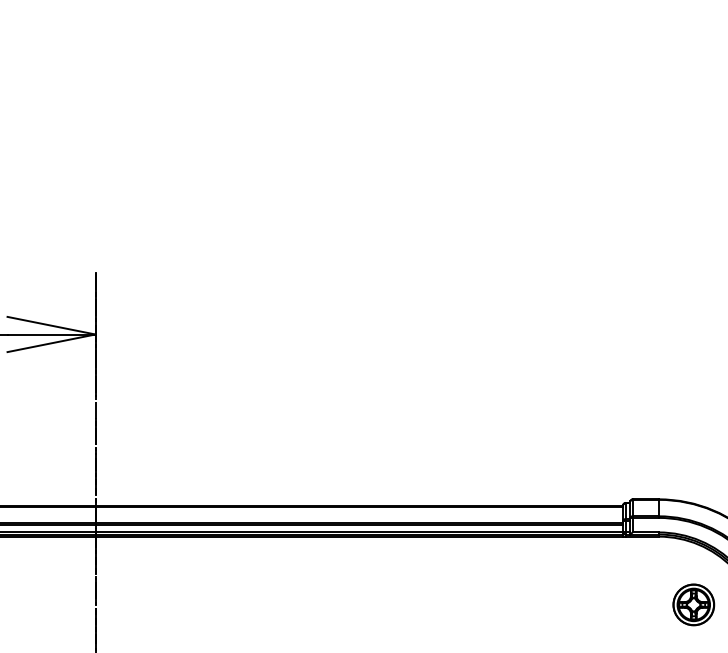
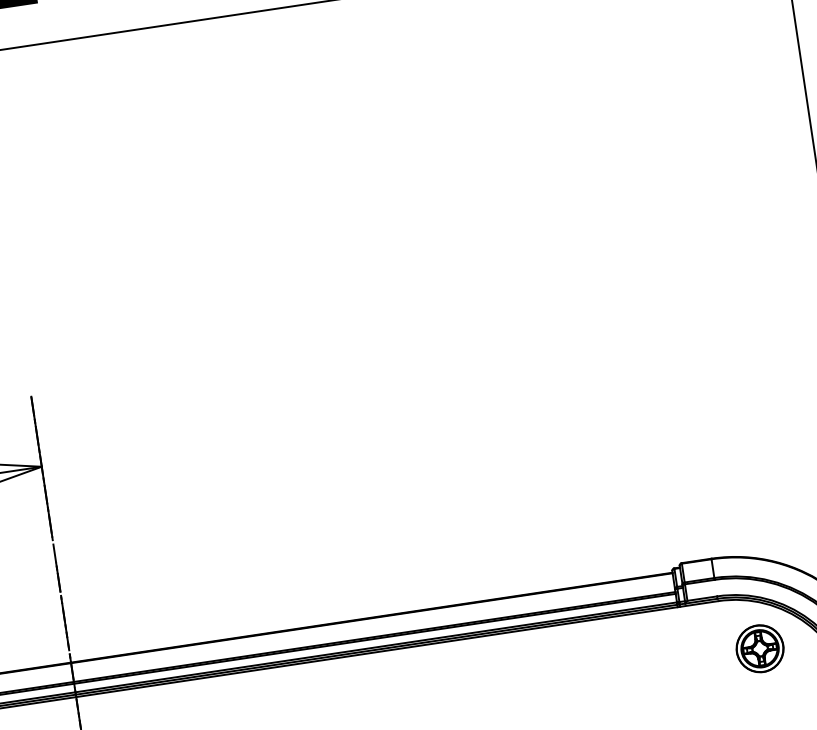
part: (693, 604) -> (759, 648), moved

